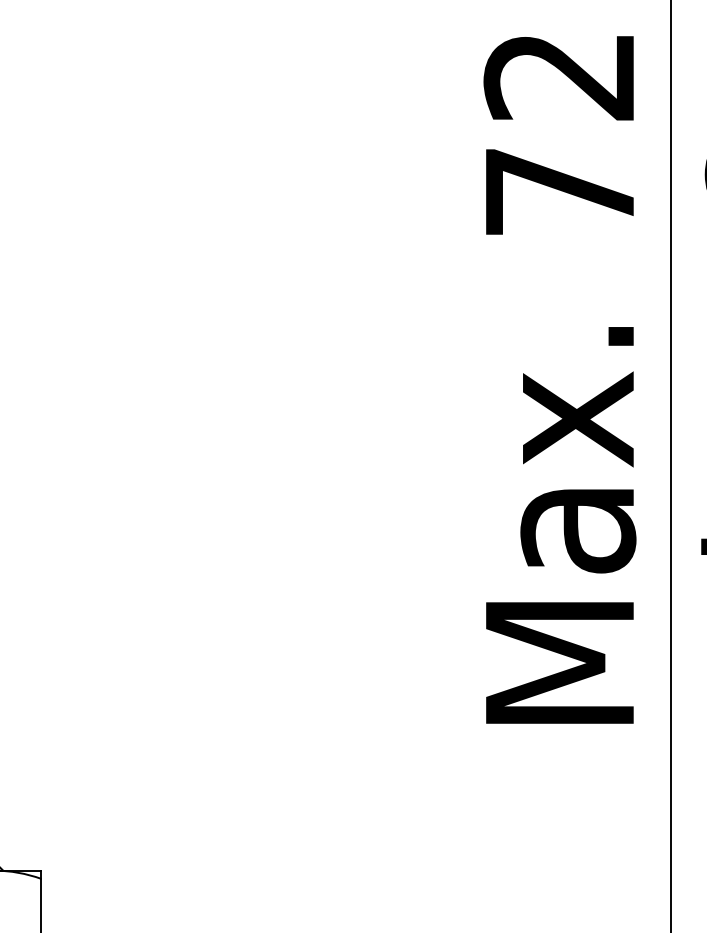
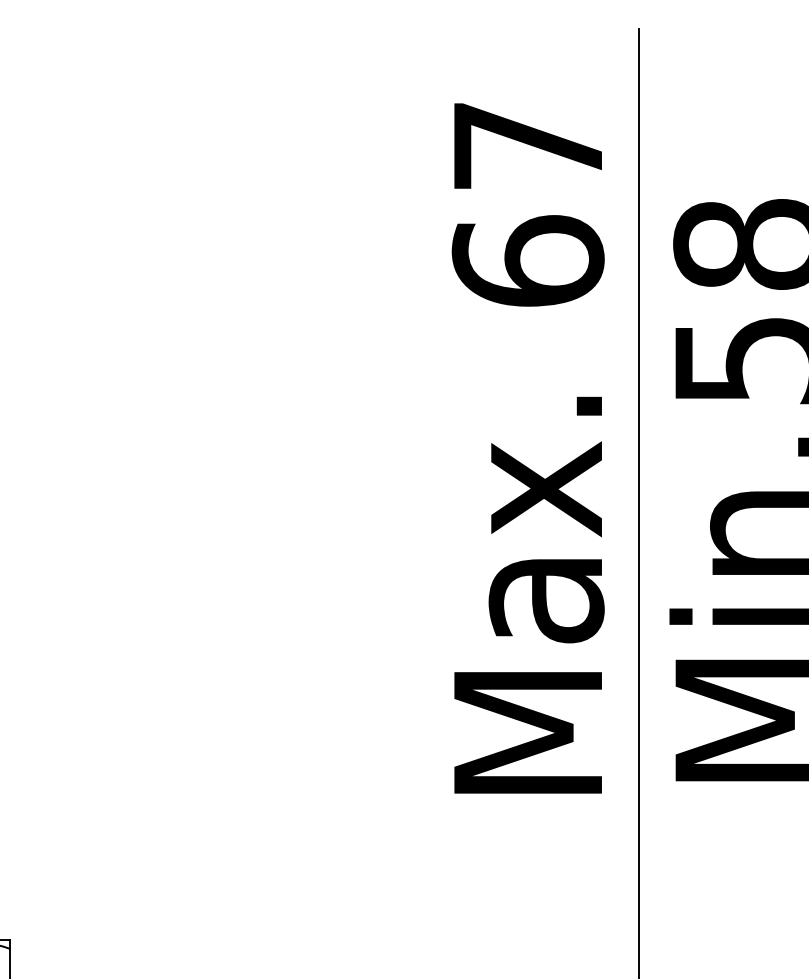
text: (559, 134) -> (527, 204), 72 -> 67

